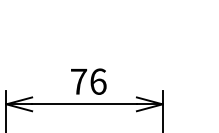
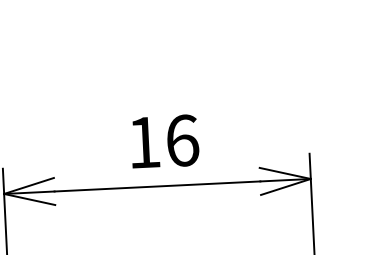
text: (79, 81) -> (145, 142), 76 -> 16

